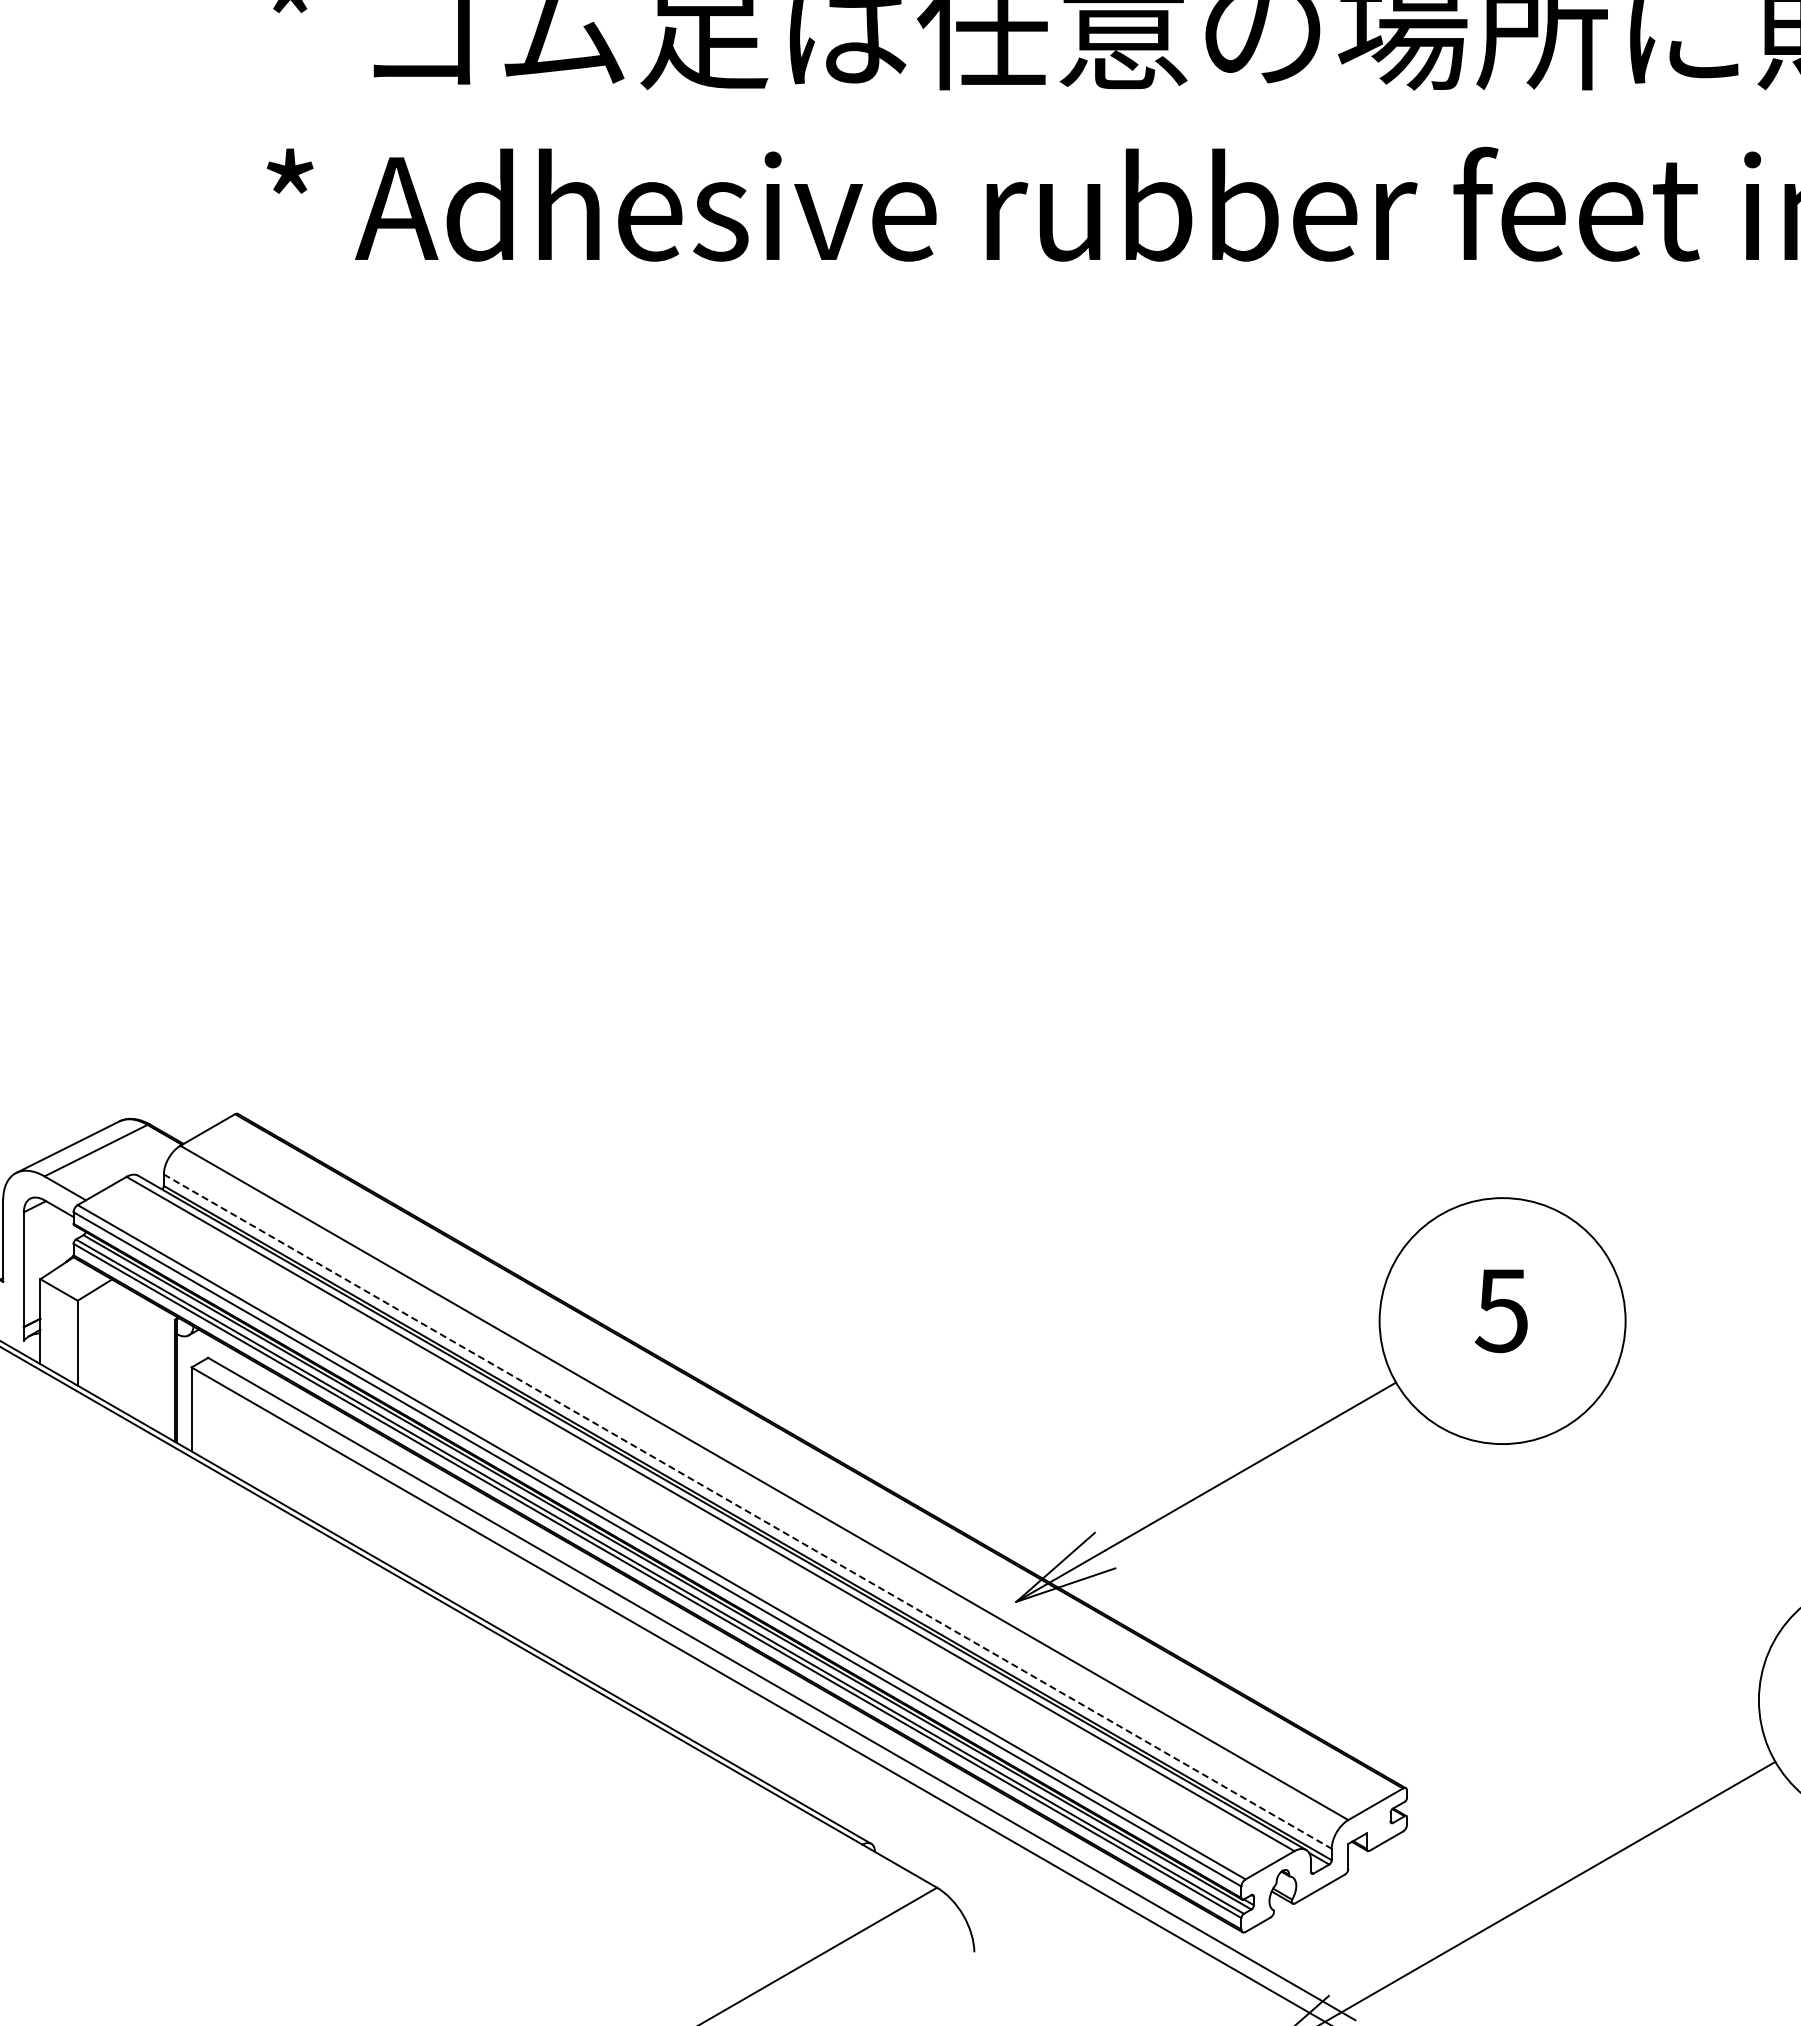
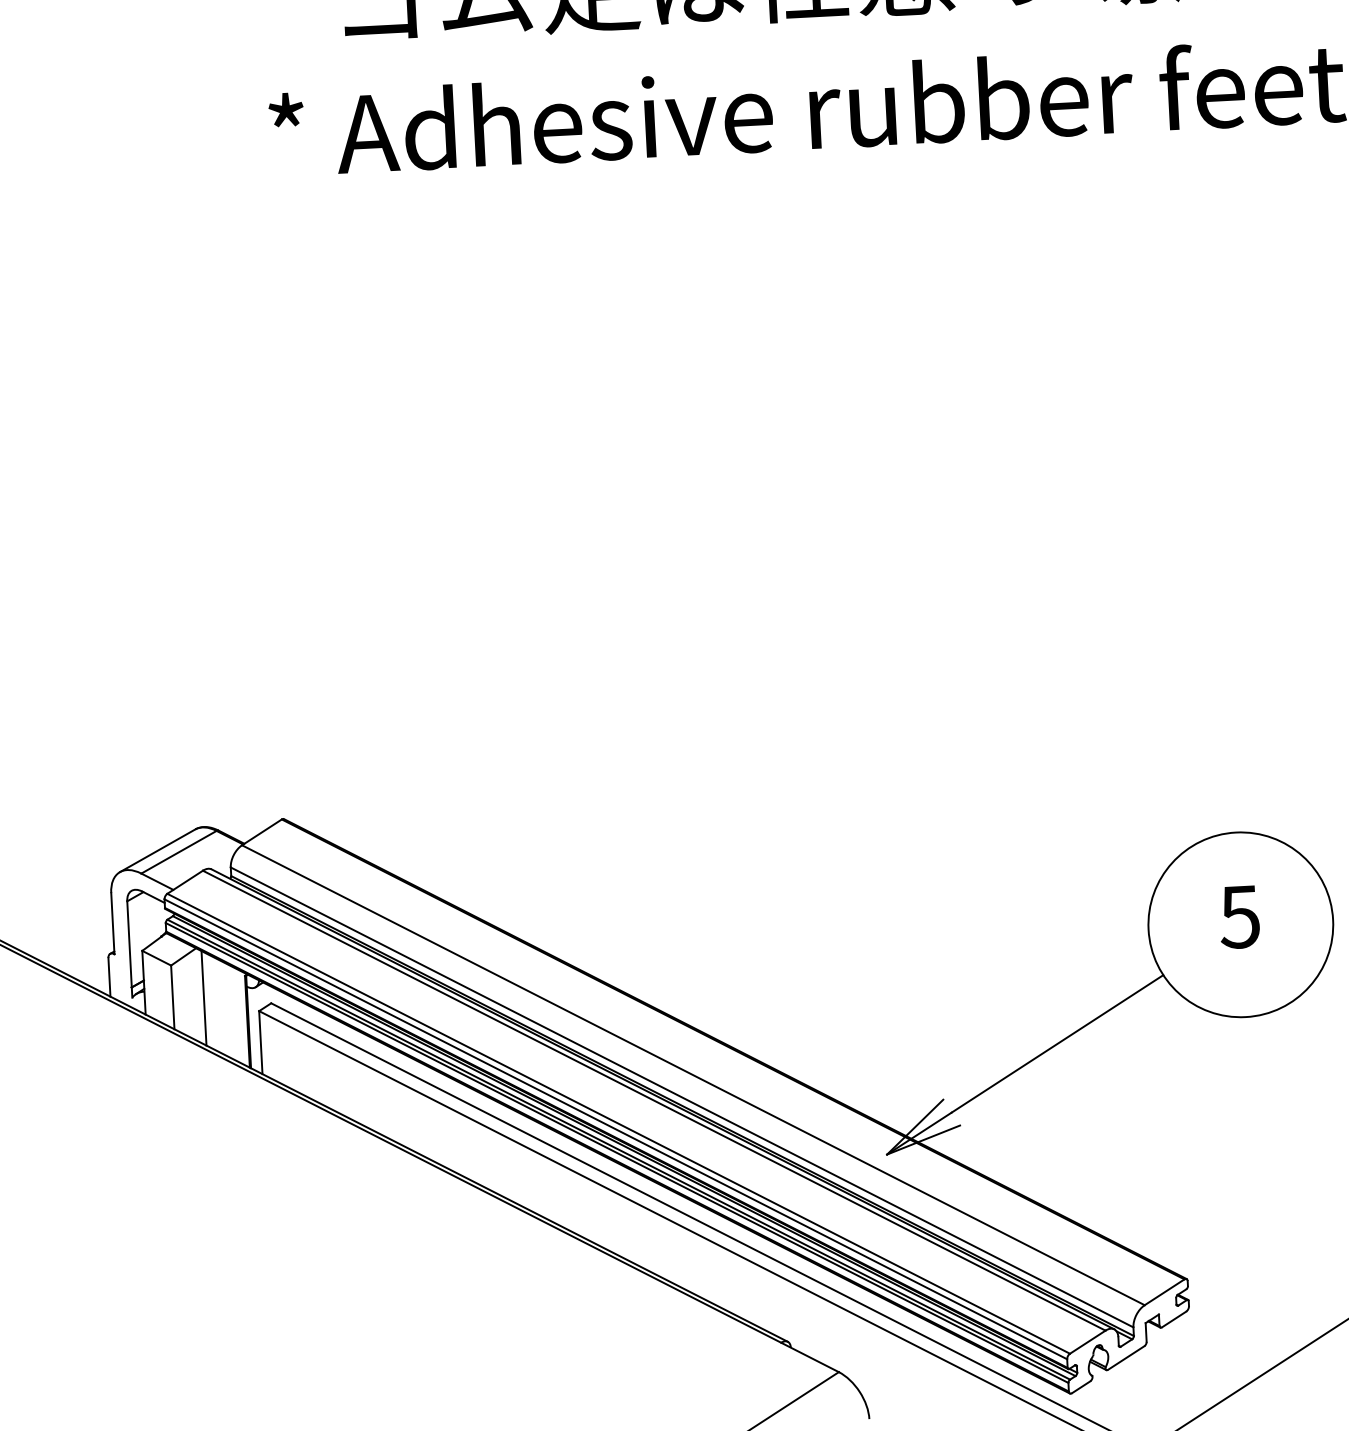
line: (119, 1346) -> (204, 998), added
line: (748, 1511) -> (682, 1097), dashed -> solid

